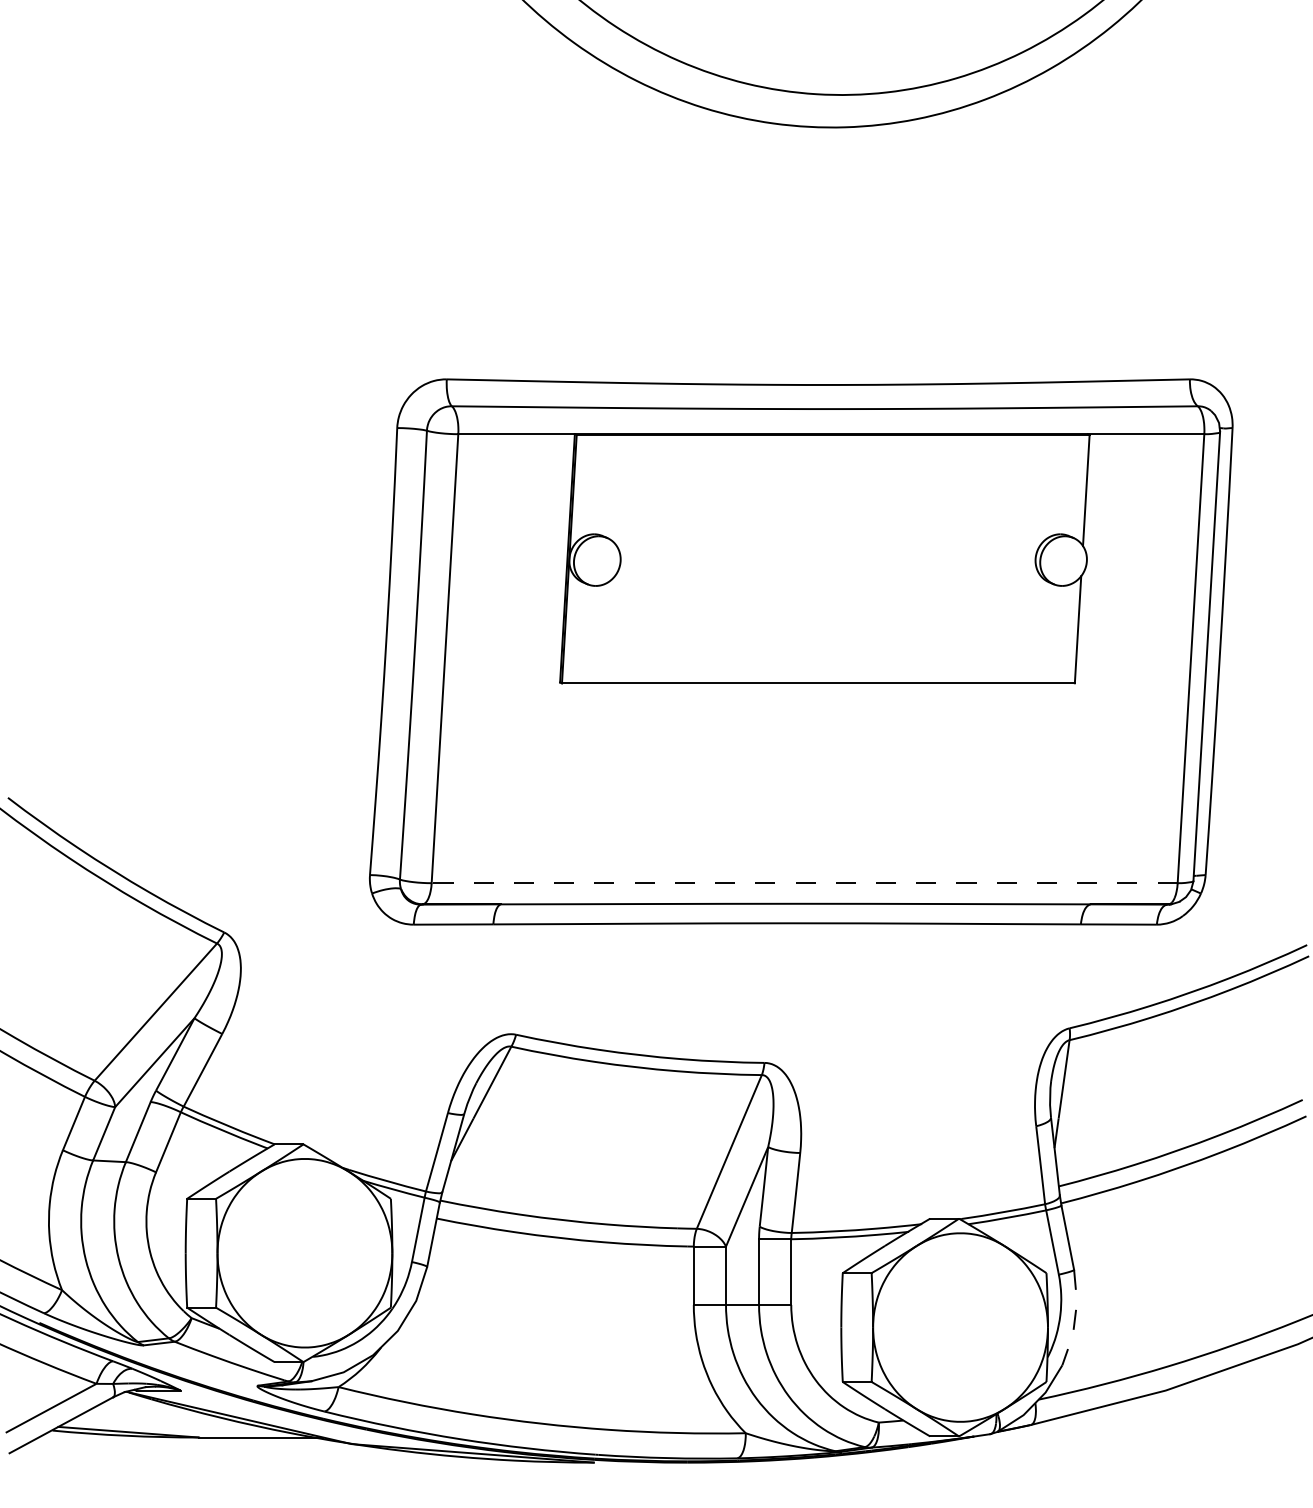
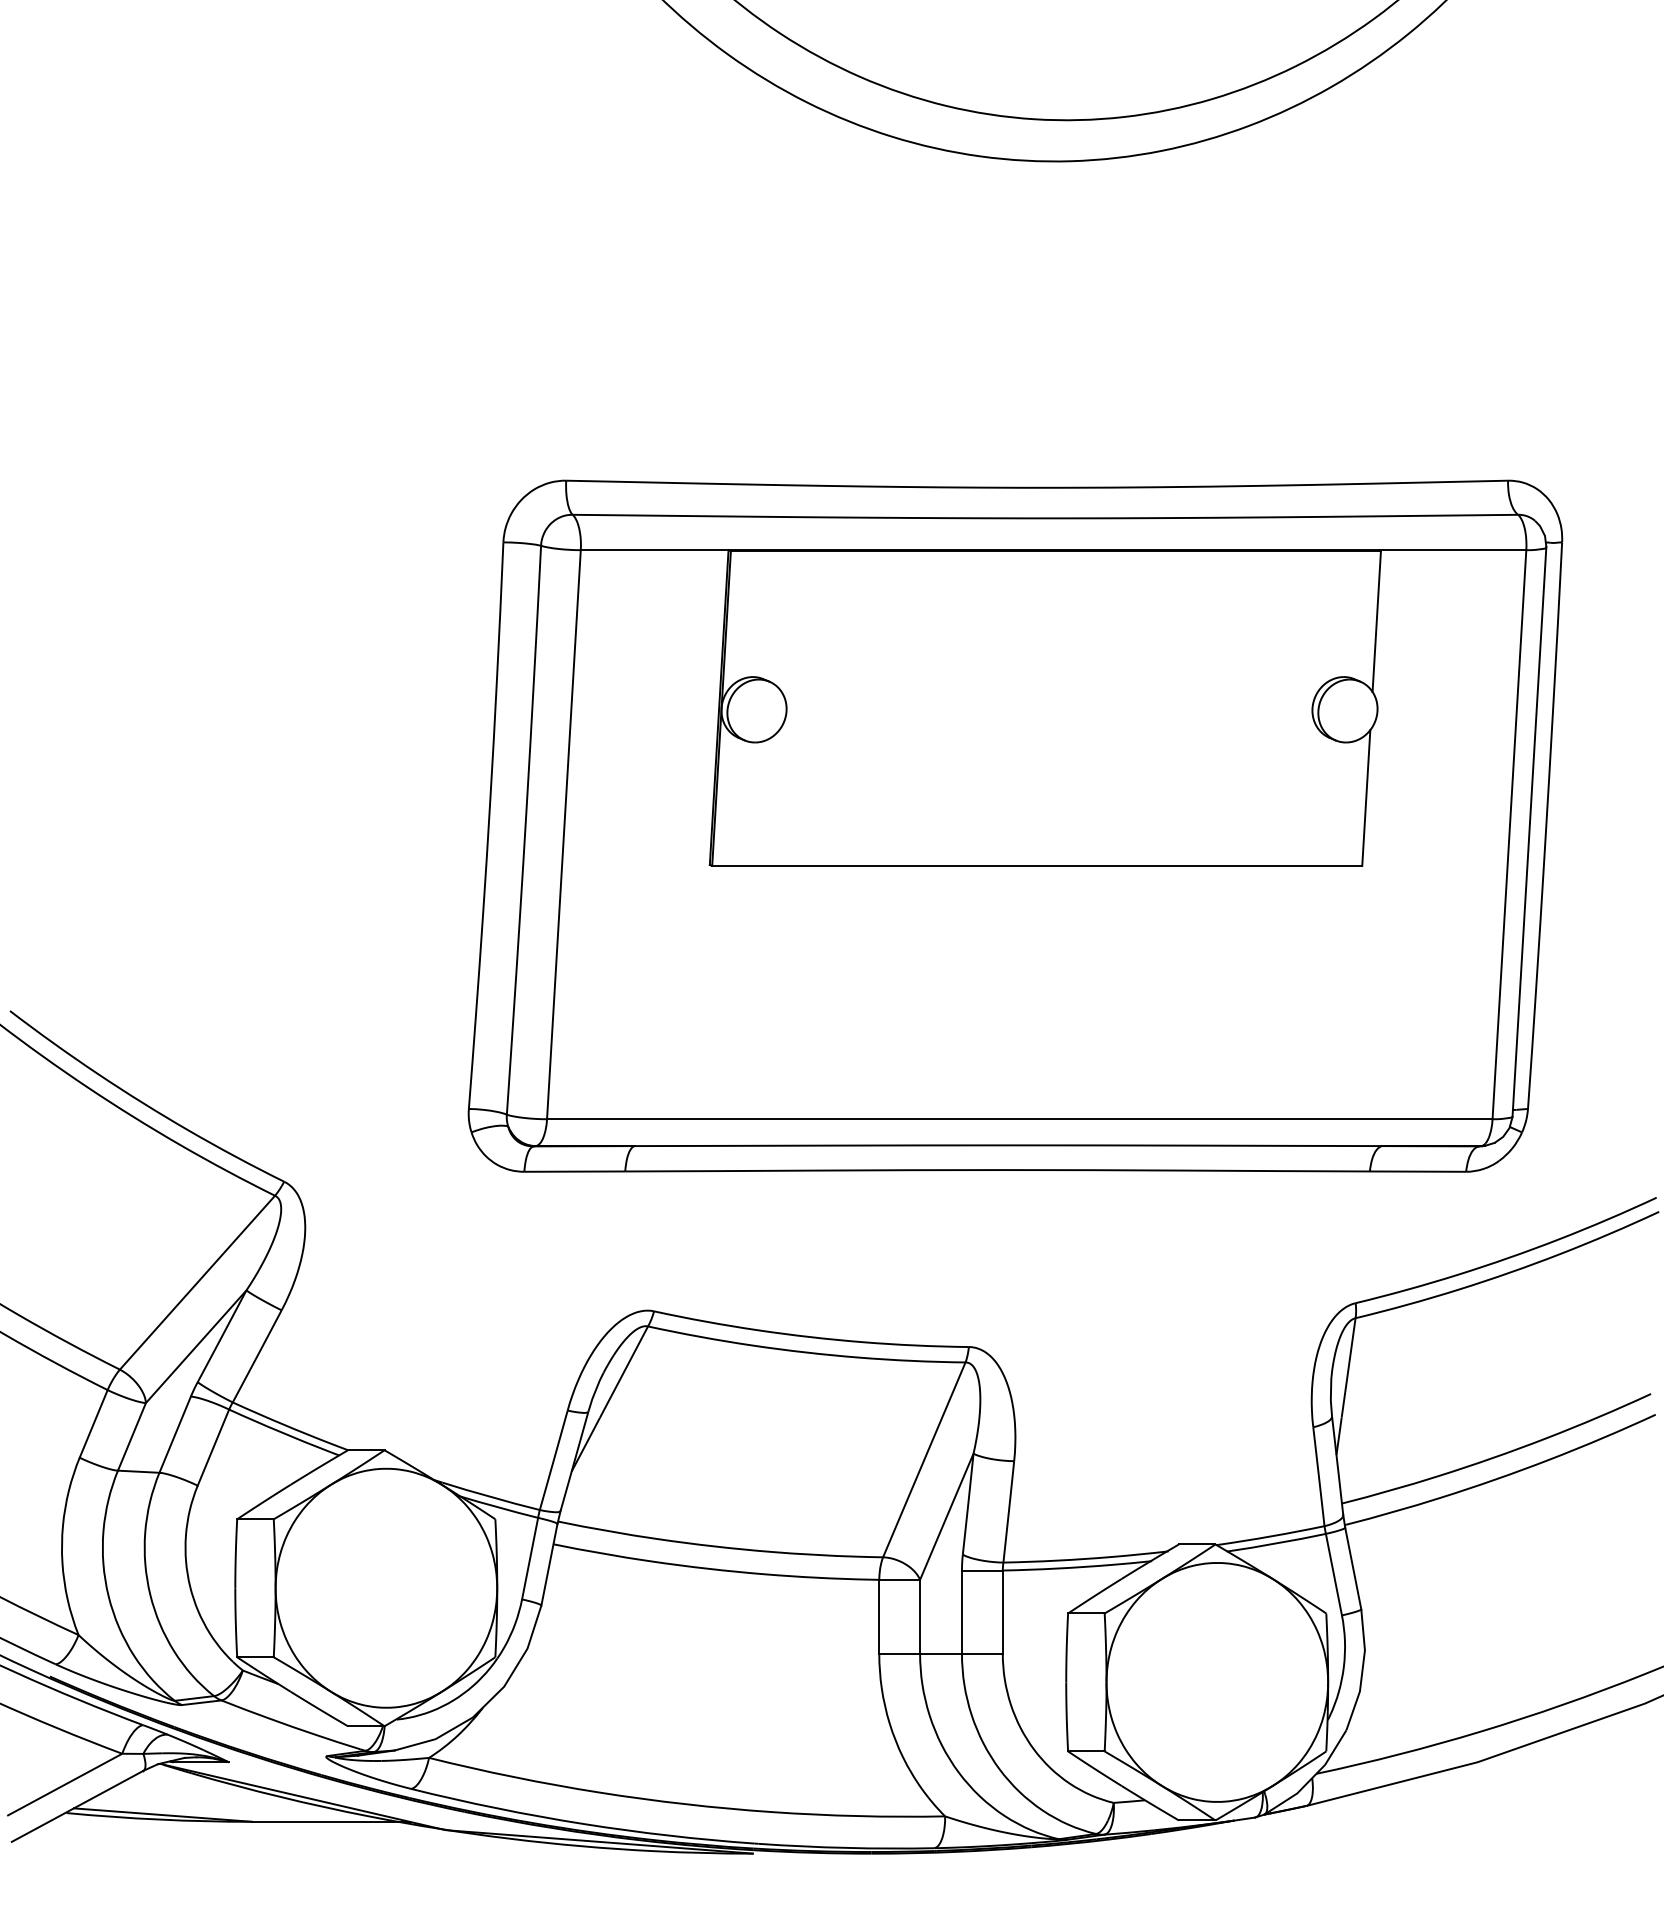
line: (804, 883) -> (1019, 1119), dashed -> solid
line: (1075, 1318) -> (1362, 1671), dashed -> solid

